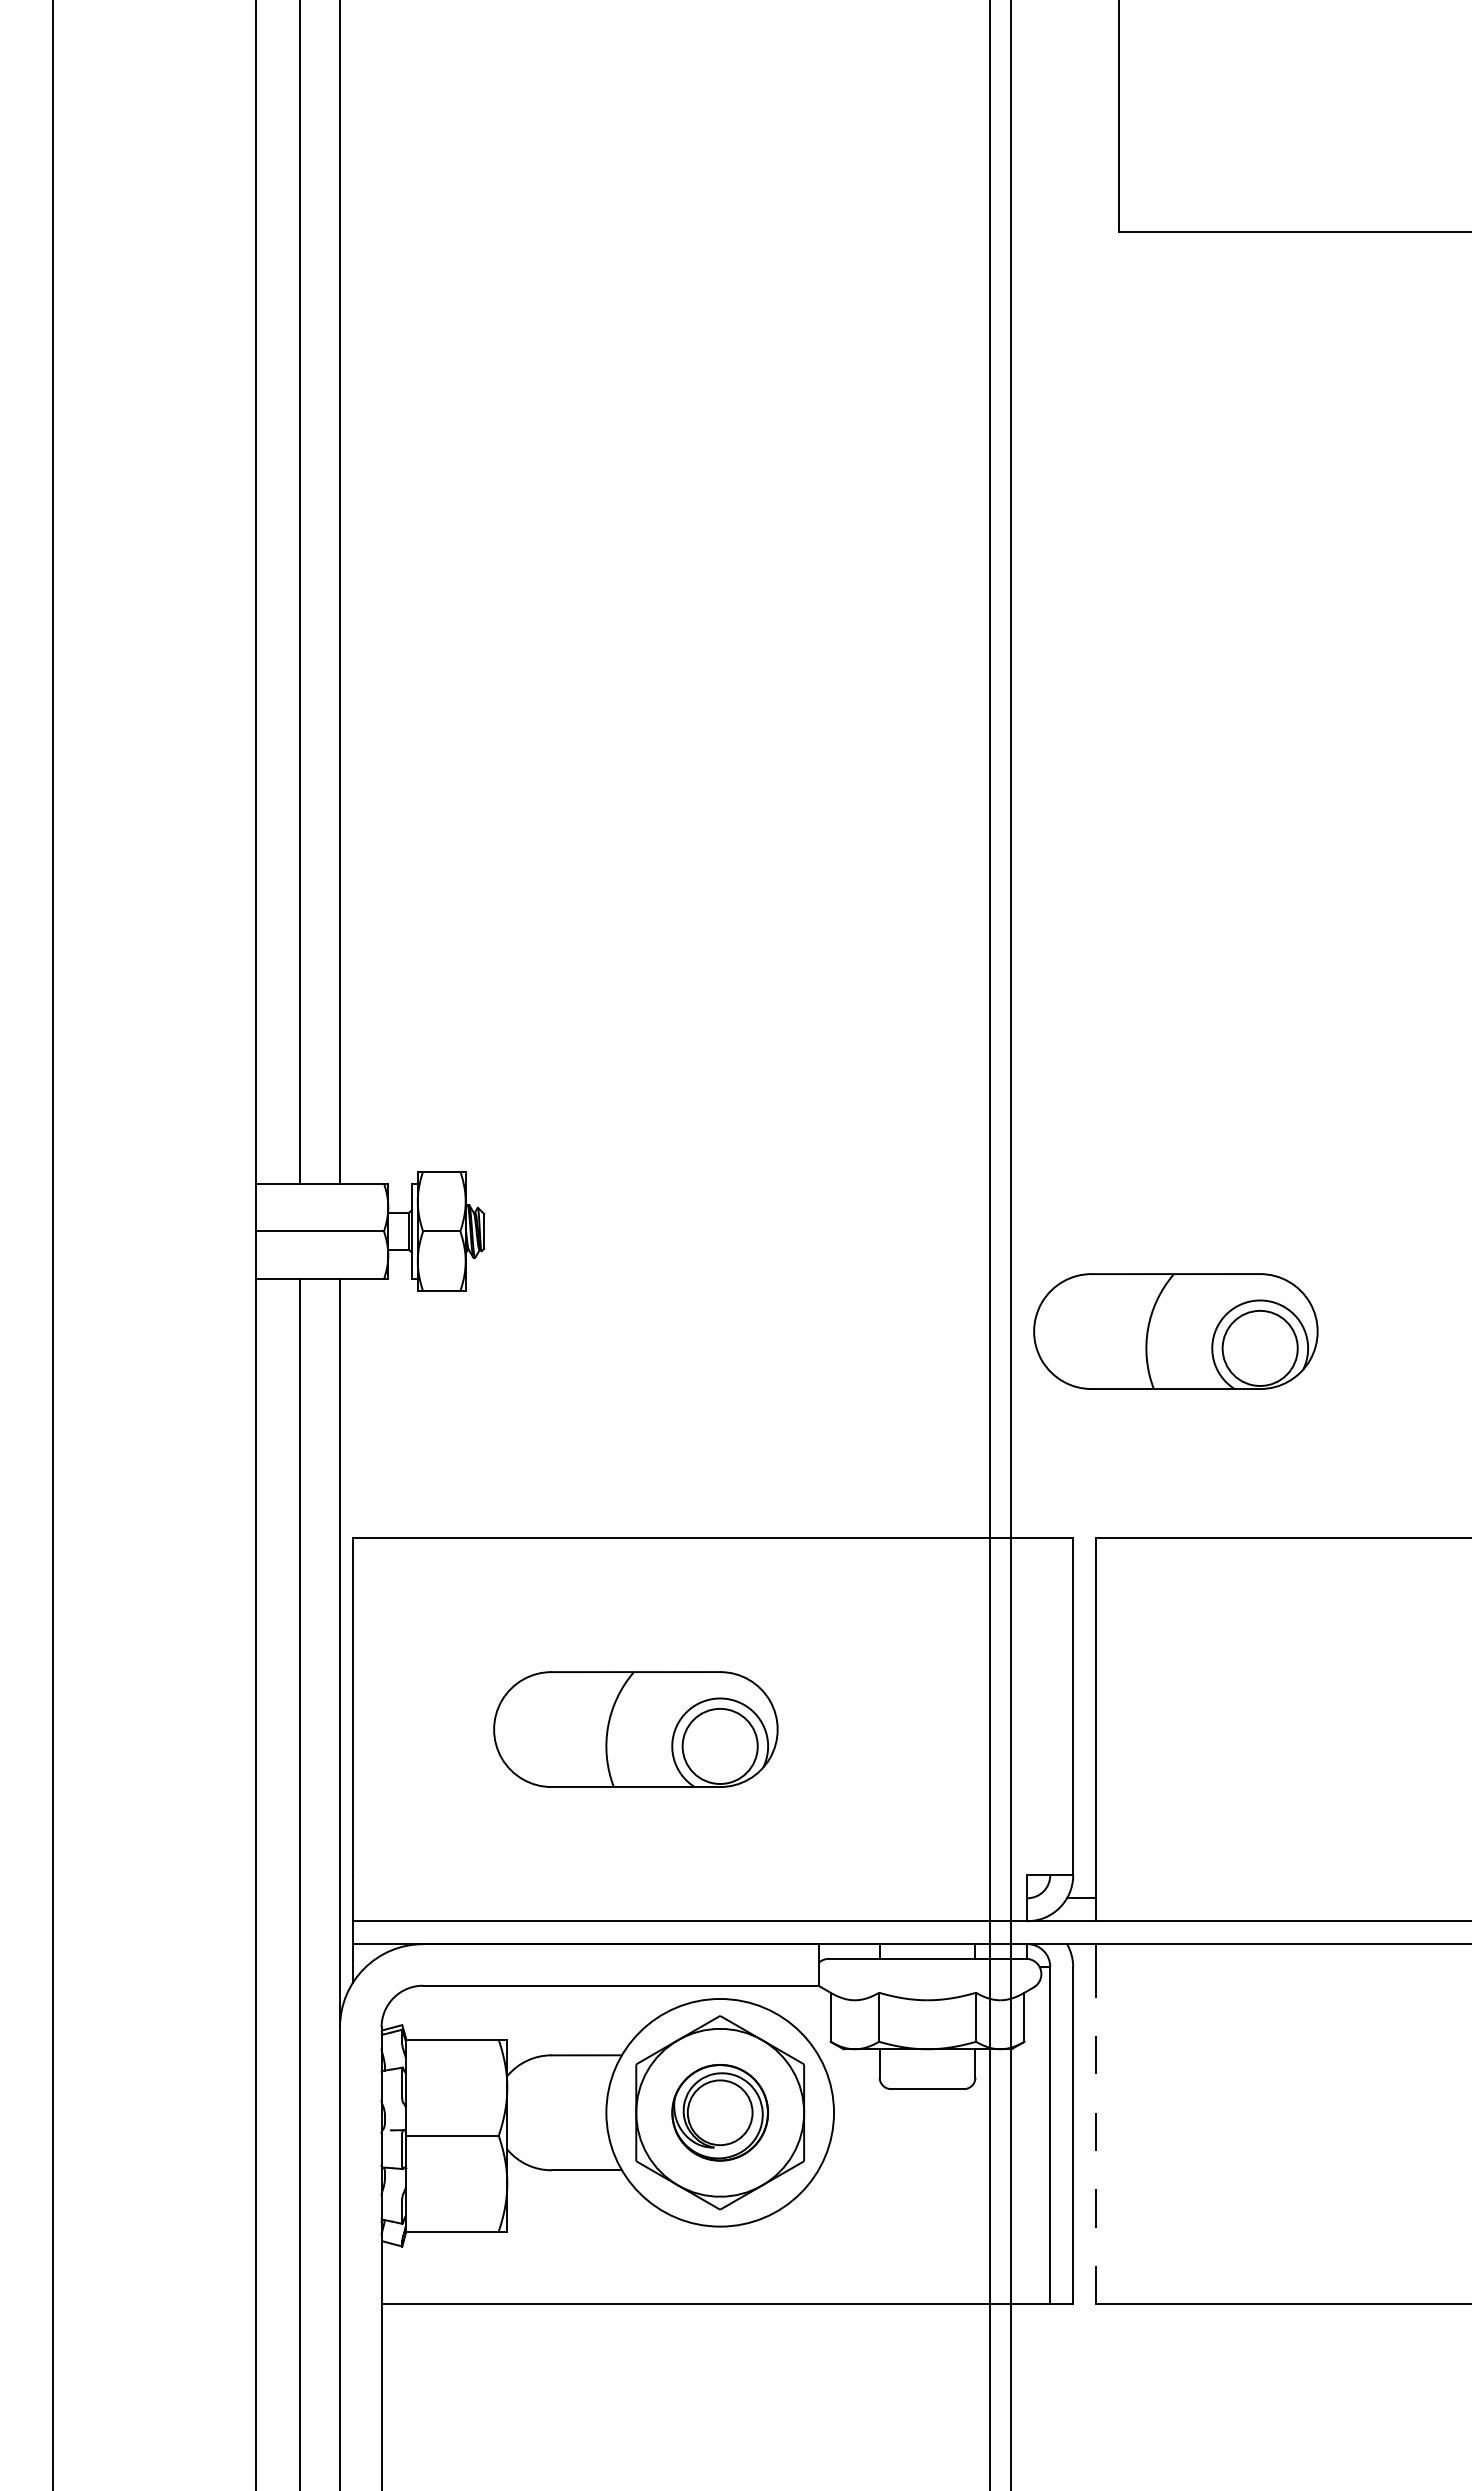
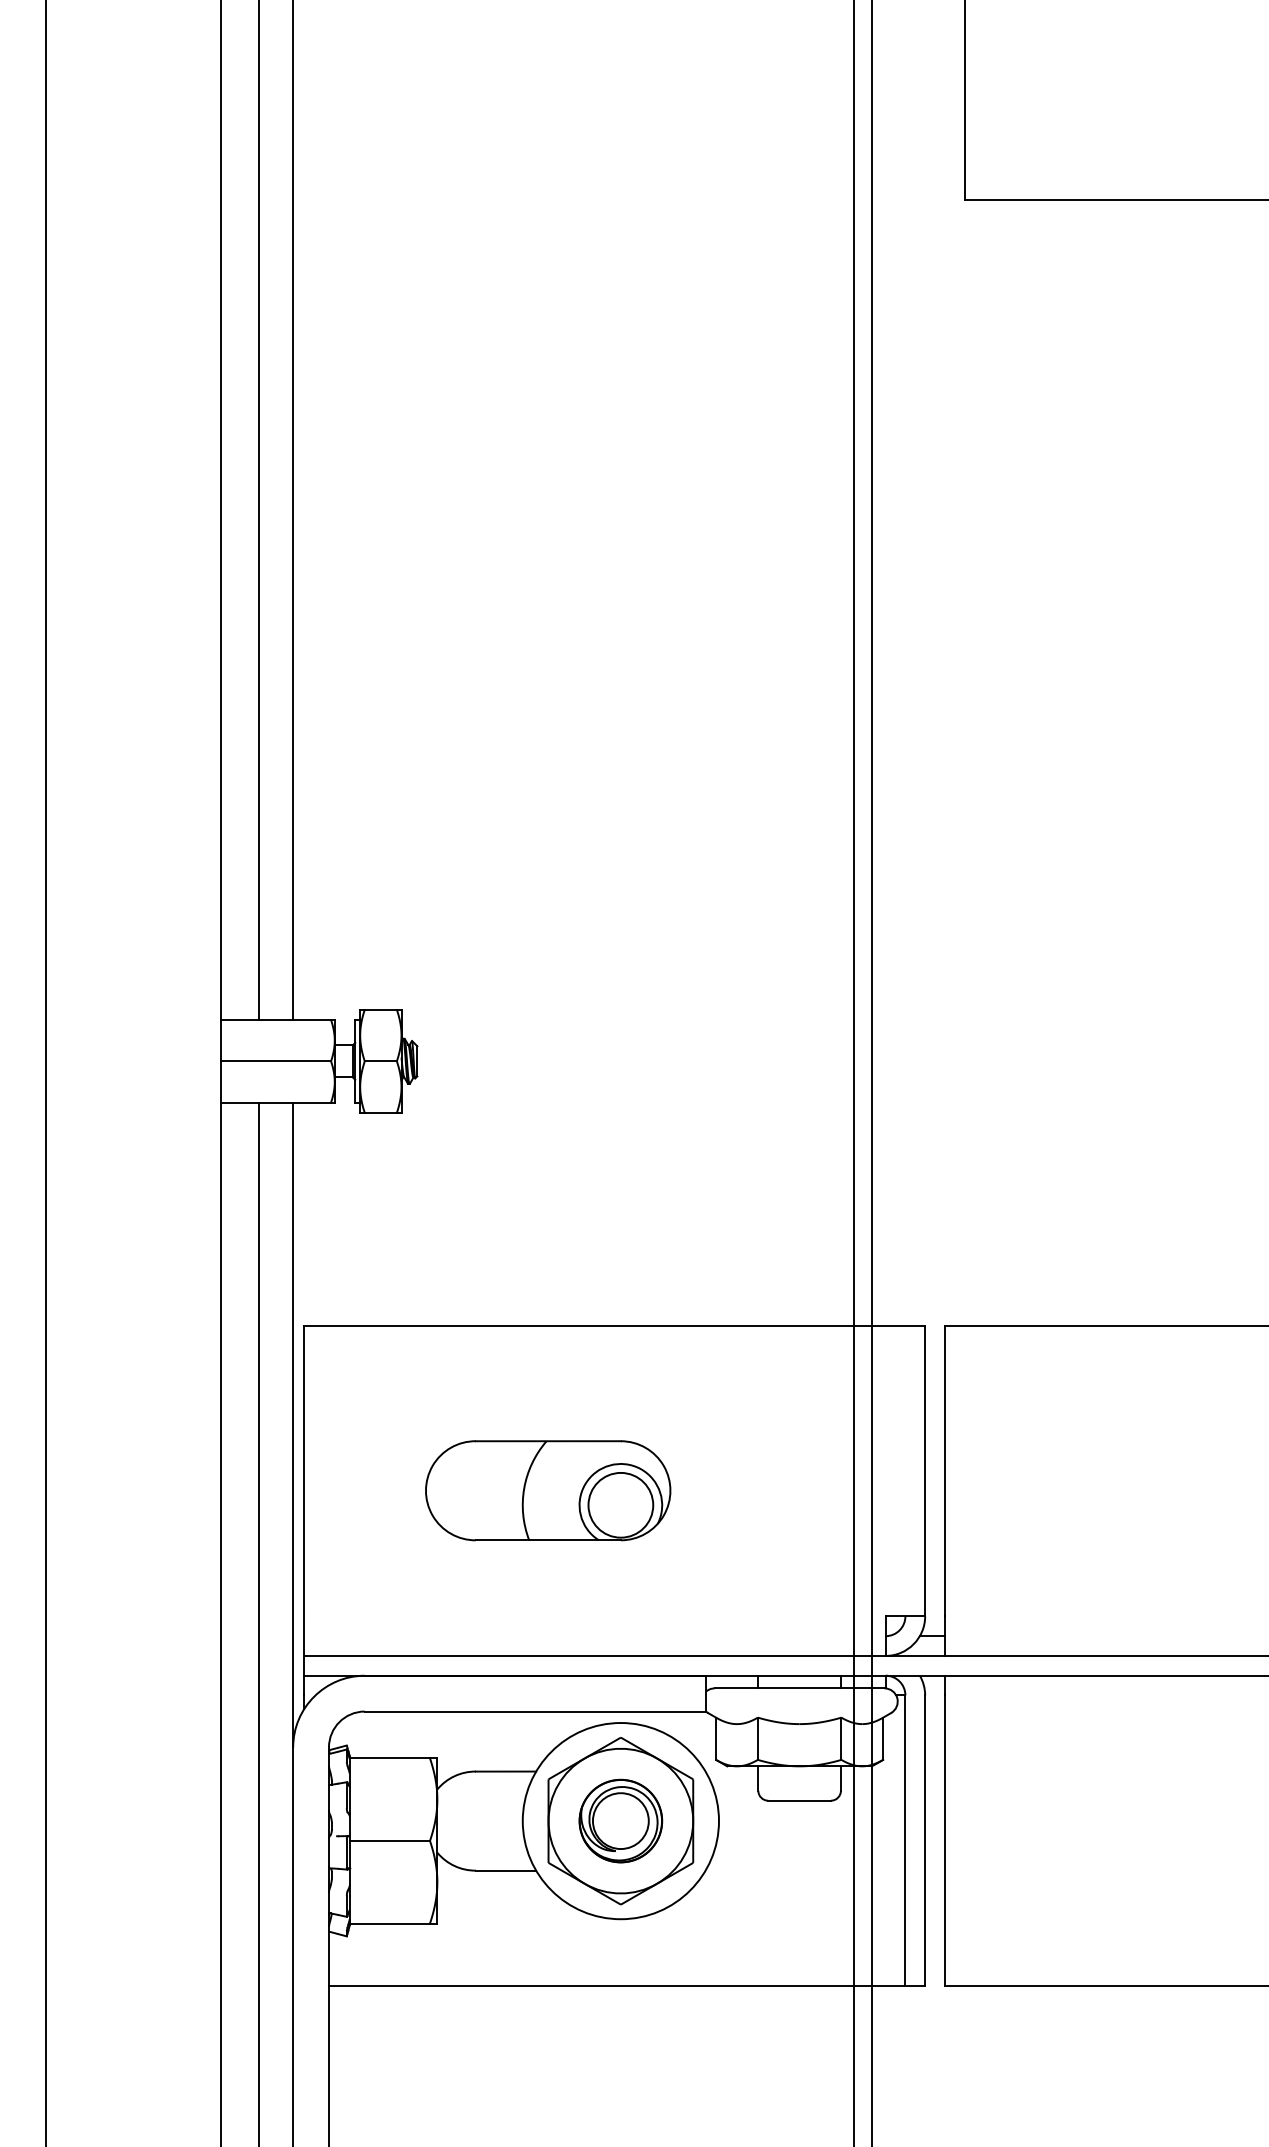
part: (1175, 1331) -> (1013, 1147), removed
line: (1096, 2135) -> (945, 1840), dashed -> solid

